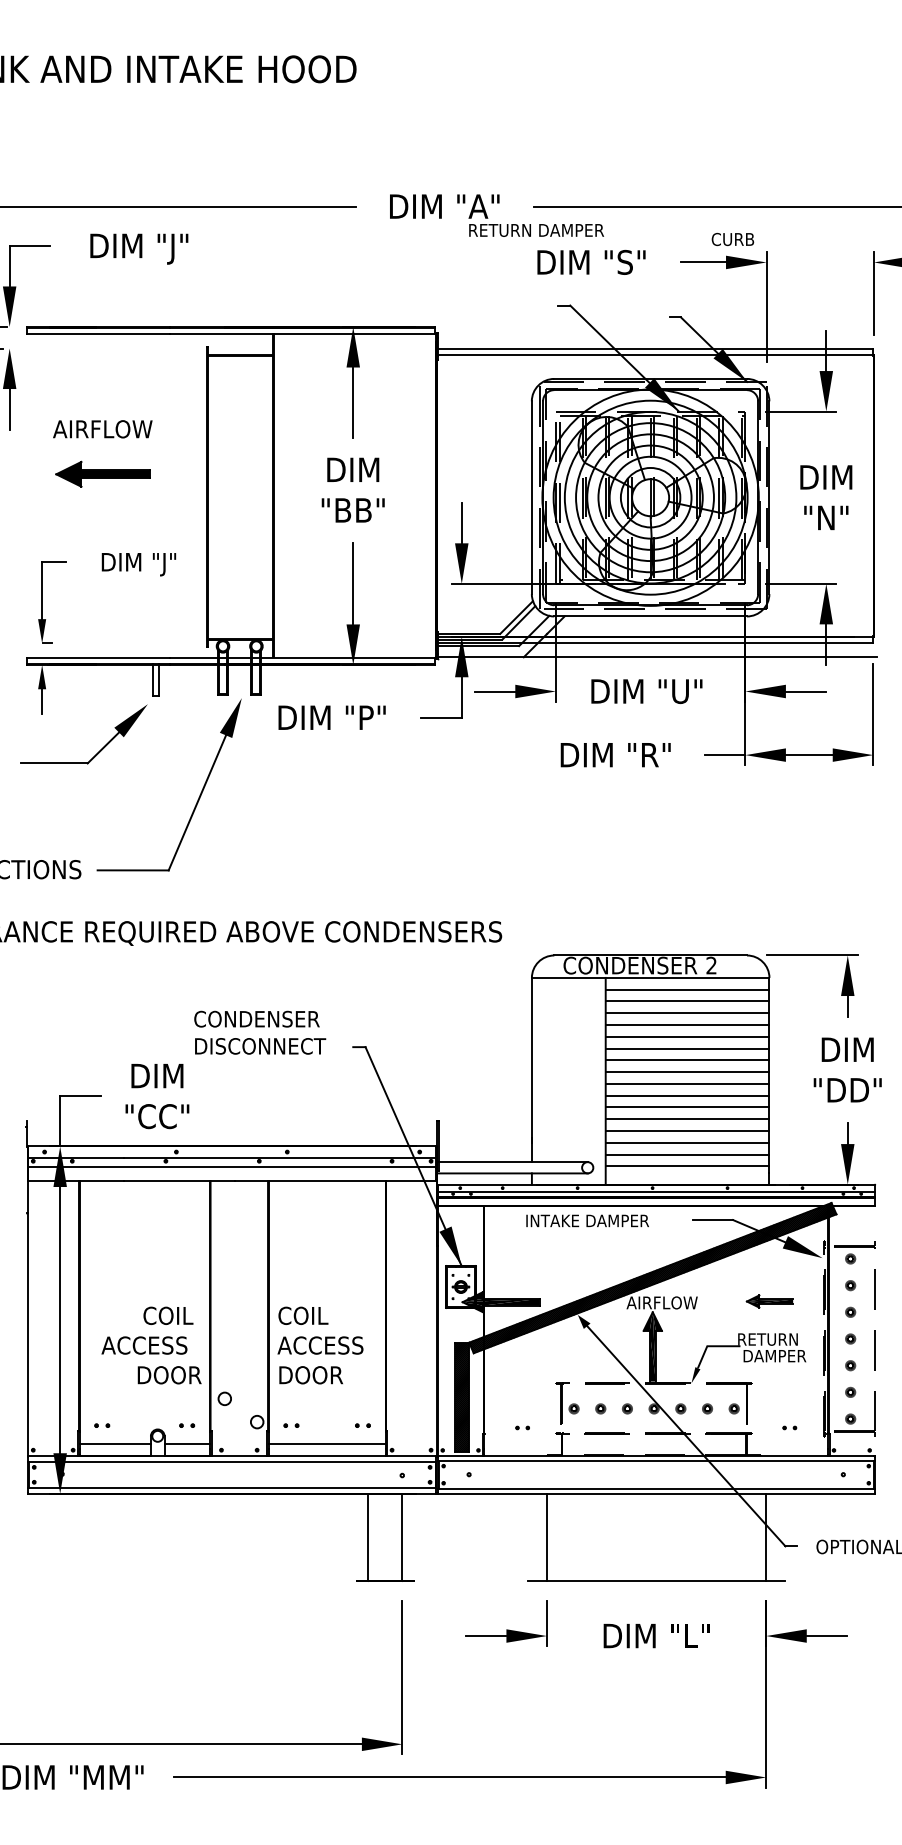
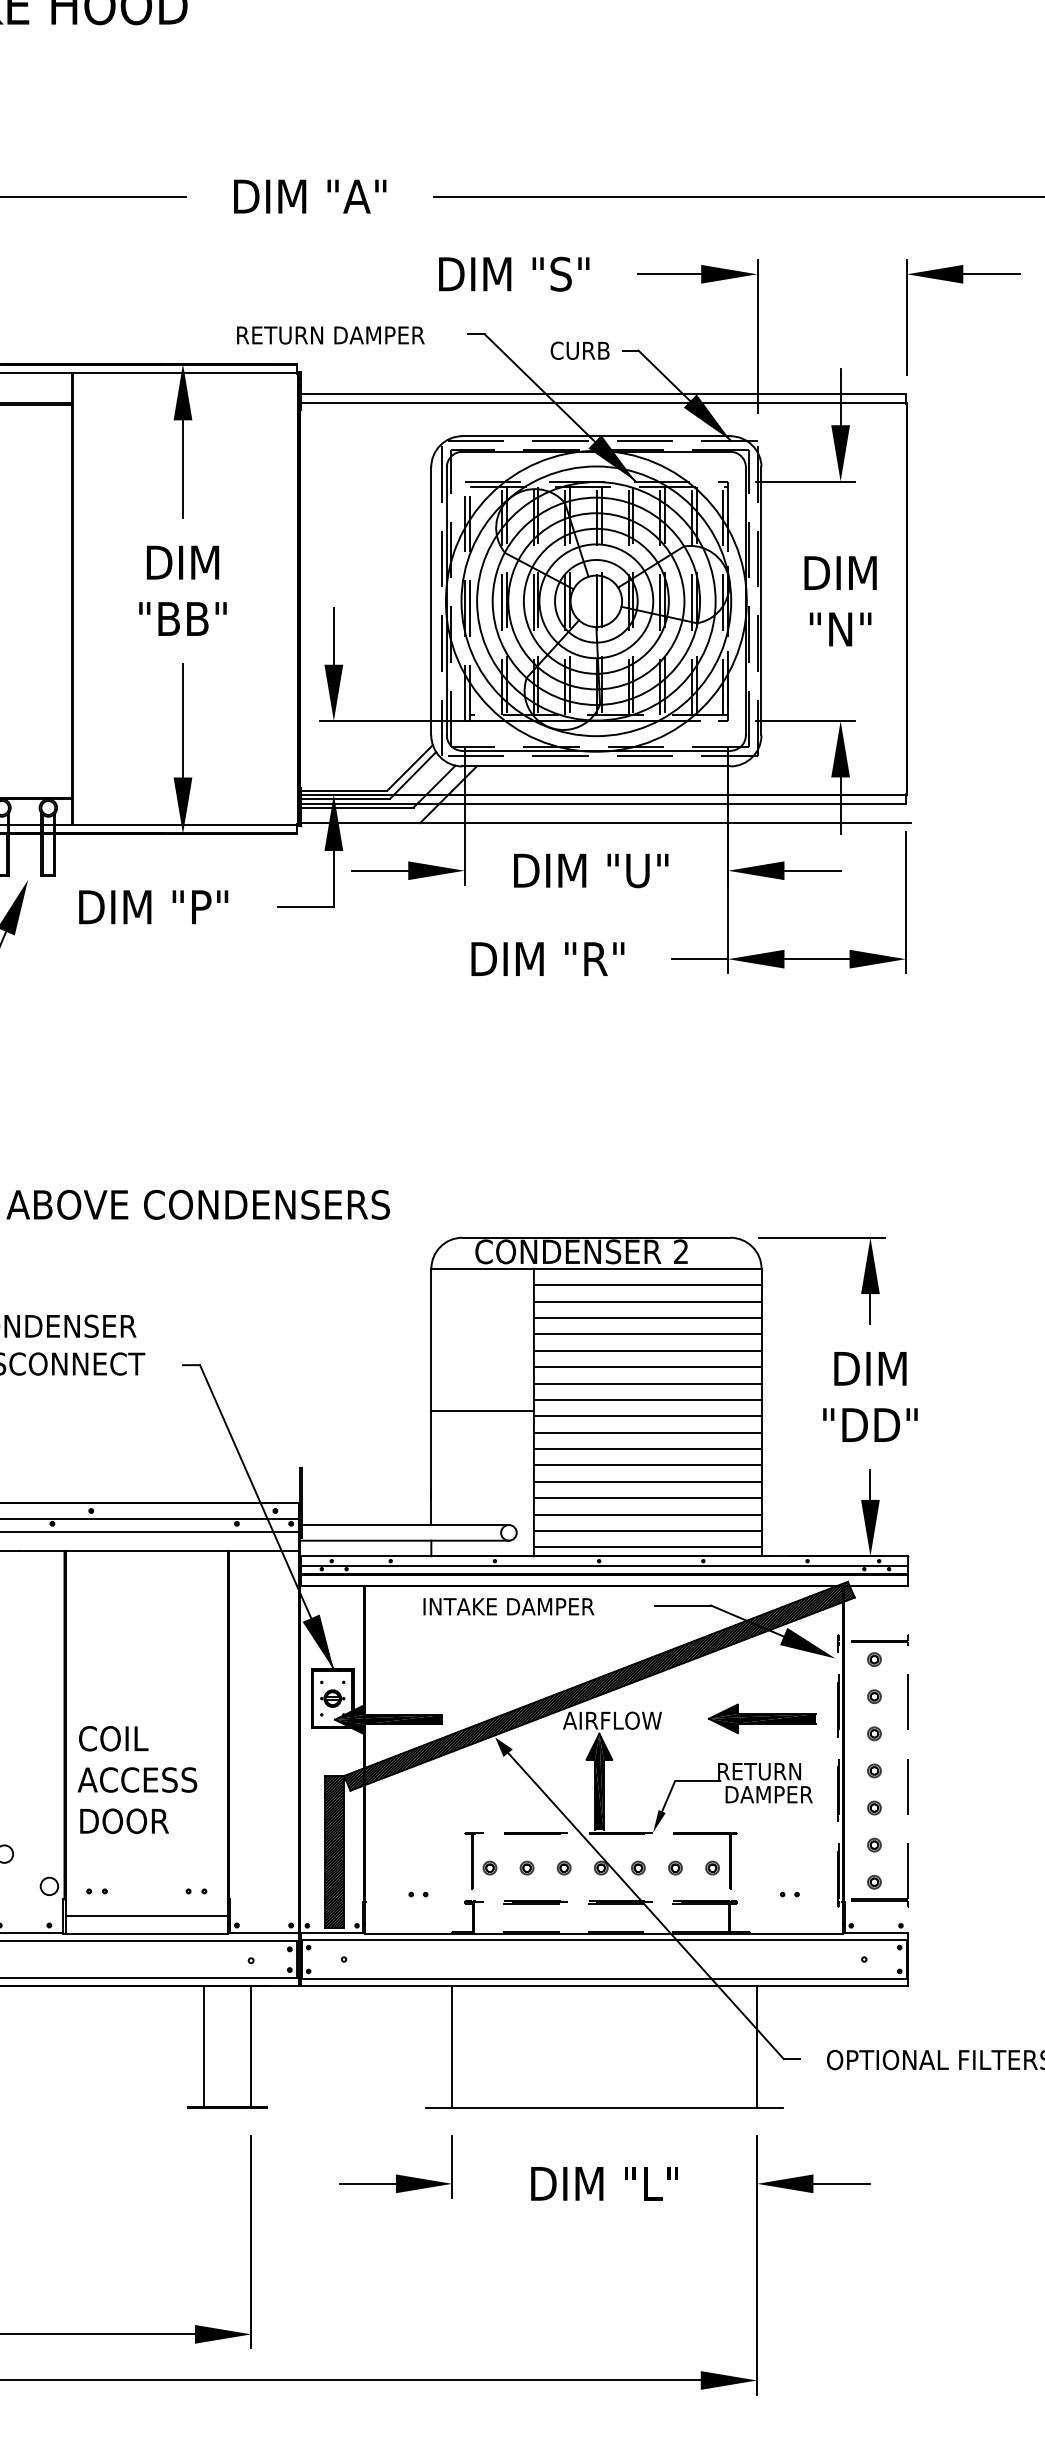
text: (536, 230) -> (330, 335), moved
text: (732, 239) -> (579, 350), moved
line: (568, 1079) -> (482, 1410), added
line: (687, 1178) -> (647, 1547), added
part: (769, 1301) -> (761, 1718), size x1.67

